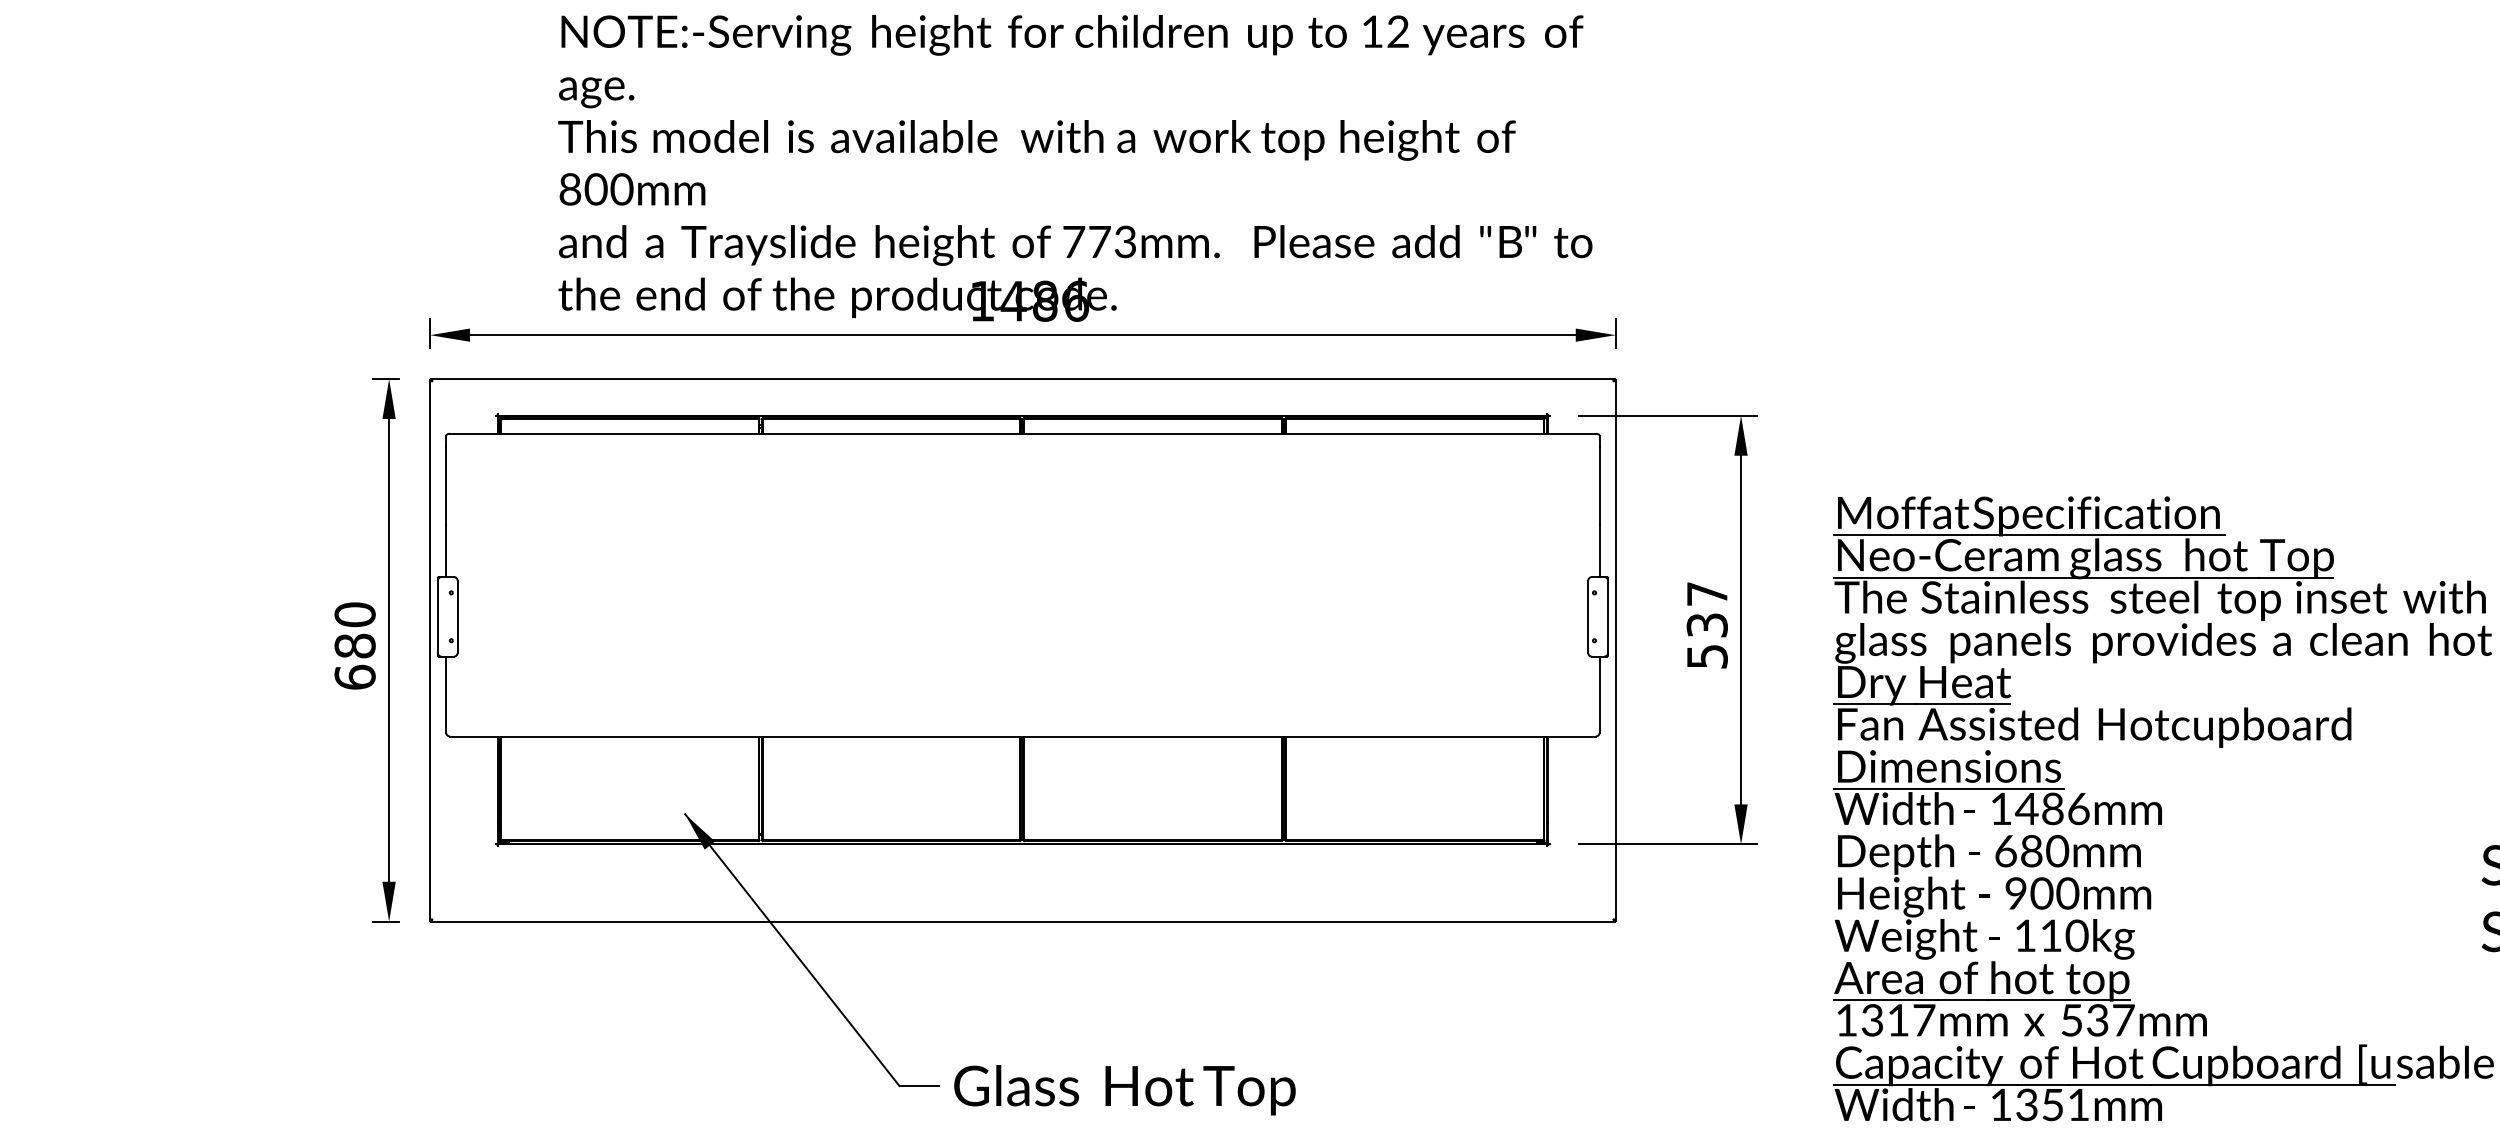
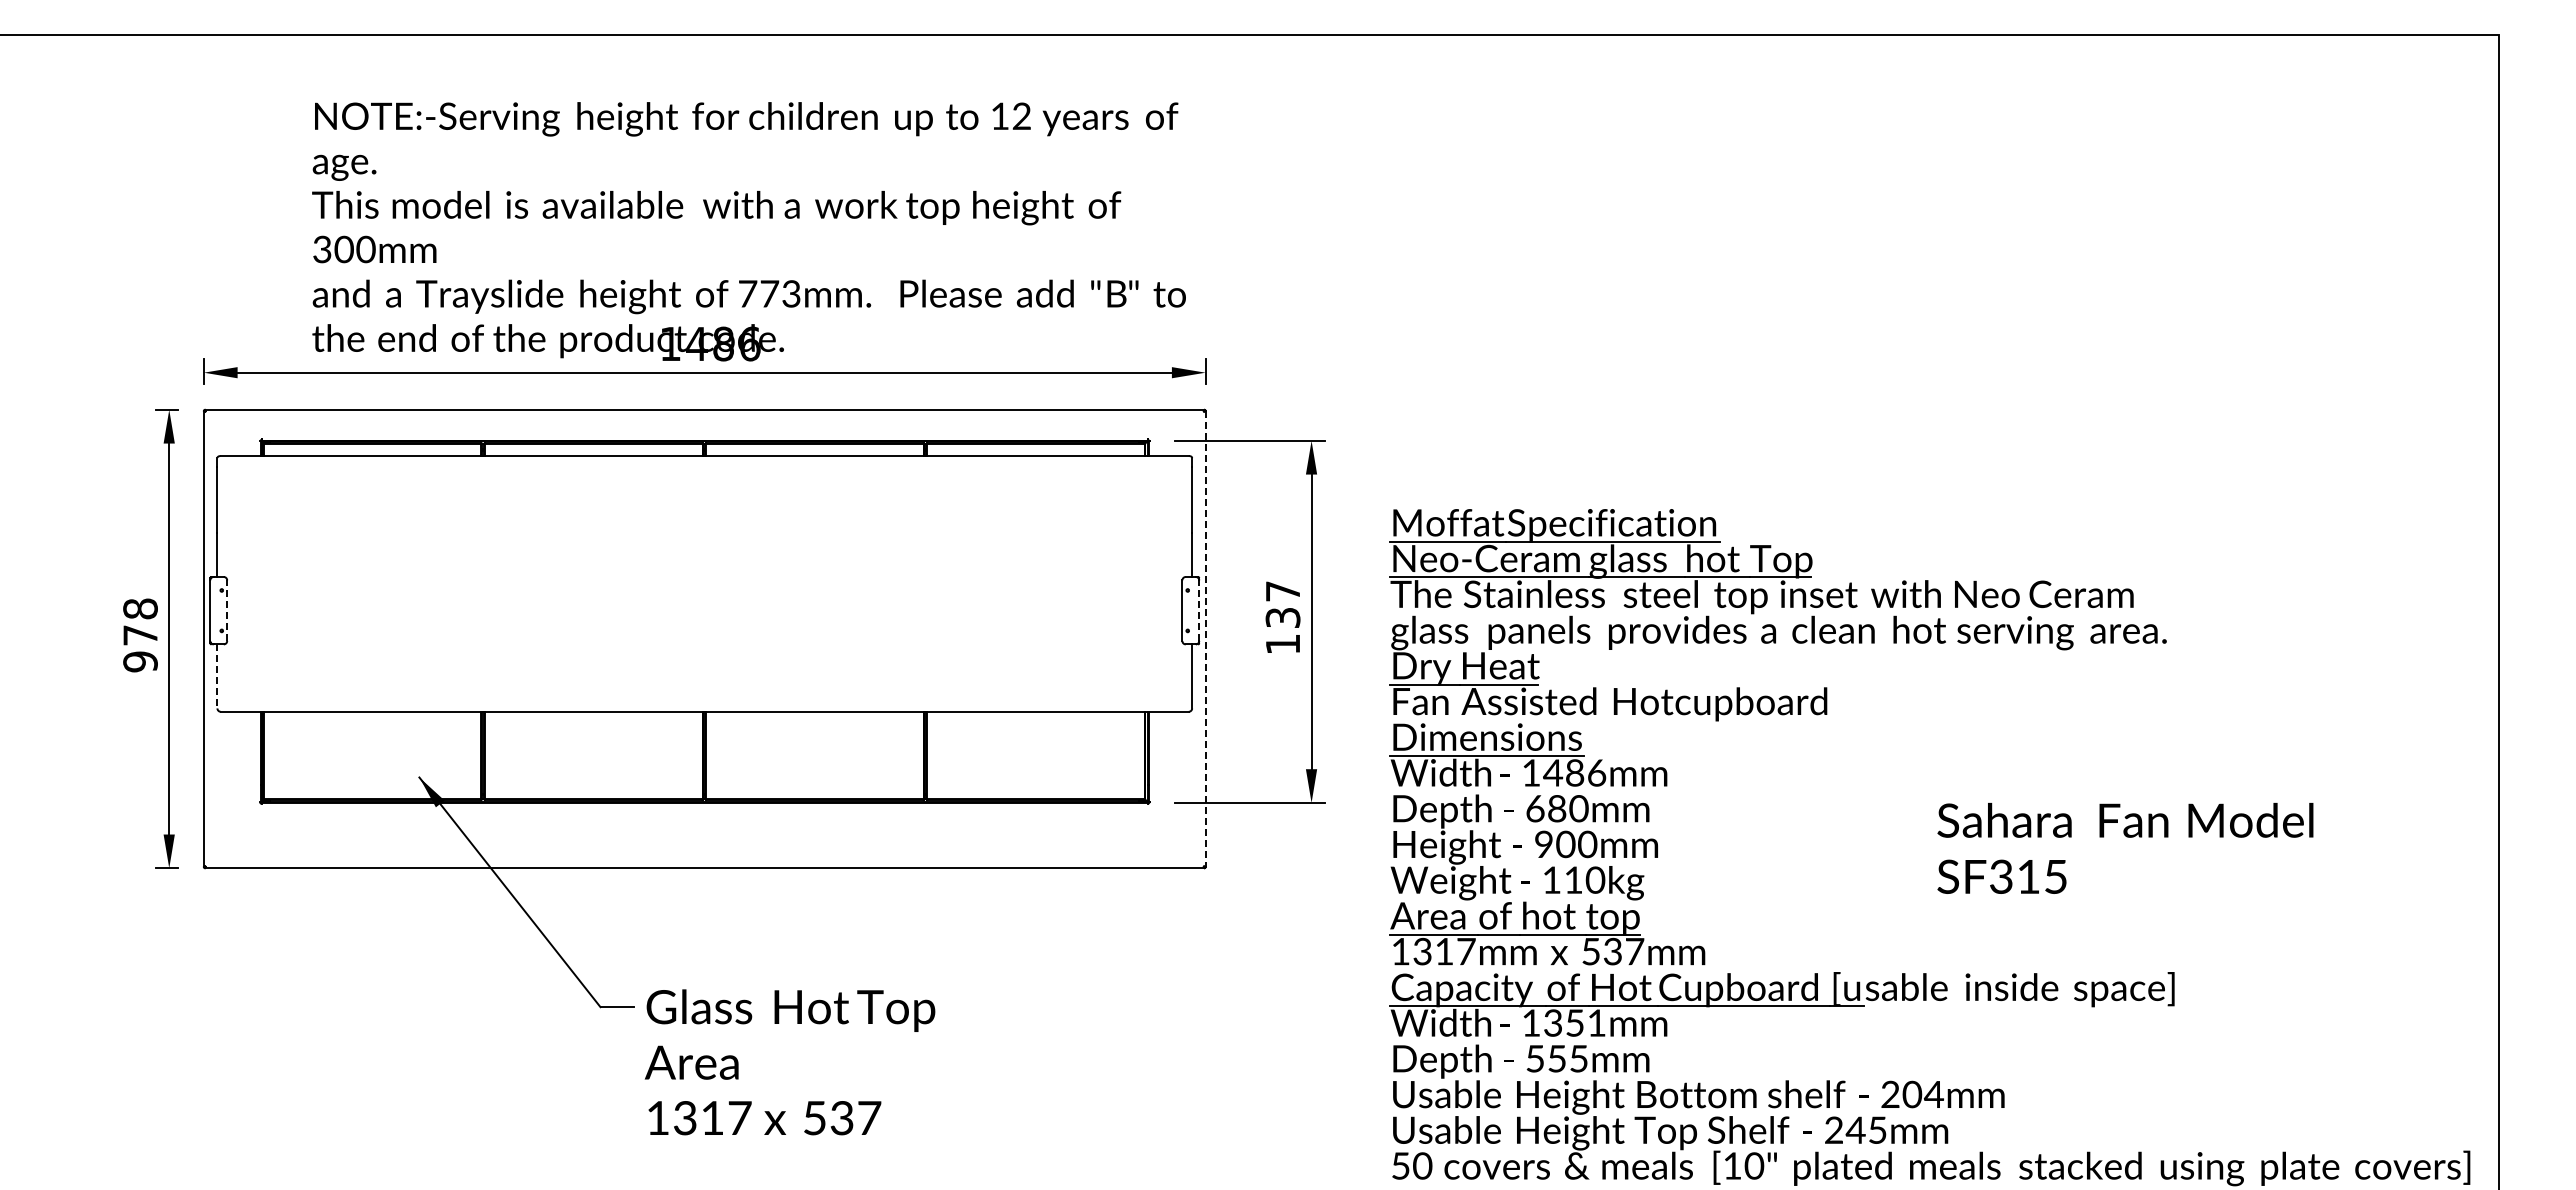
text: (570, 189) -> (322, 249), 800mm -> 300mm
line: (458, 616) -> (227, 610), solid -> dashed
line: (1608, 616) -> (1199, 610), solid -> dashed
text: (355, 646) -> (140, 635), 680 -> 978
line: (1615, 650) -> (1205, 639), solid -> dashed
text: (1707, 656) -> (1283, 644), 537 -> 137
line: (446, 694) -> (217, 676), solid -> dashed

